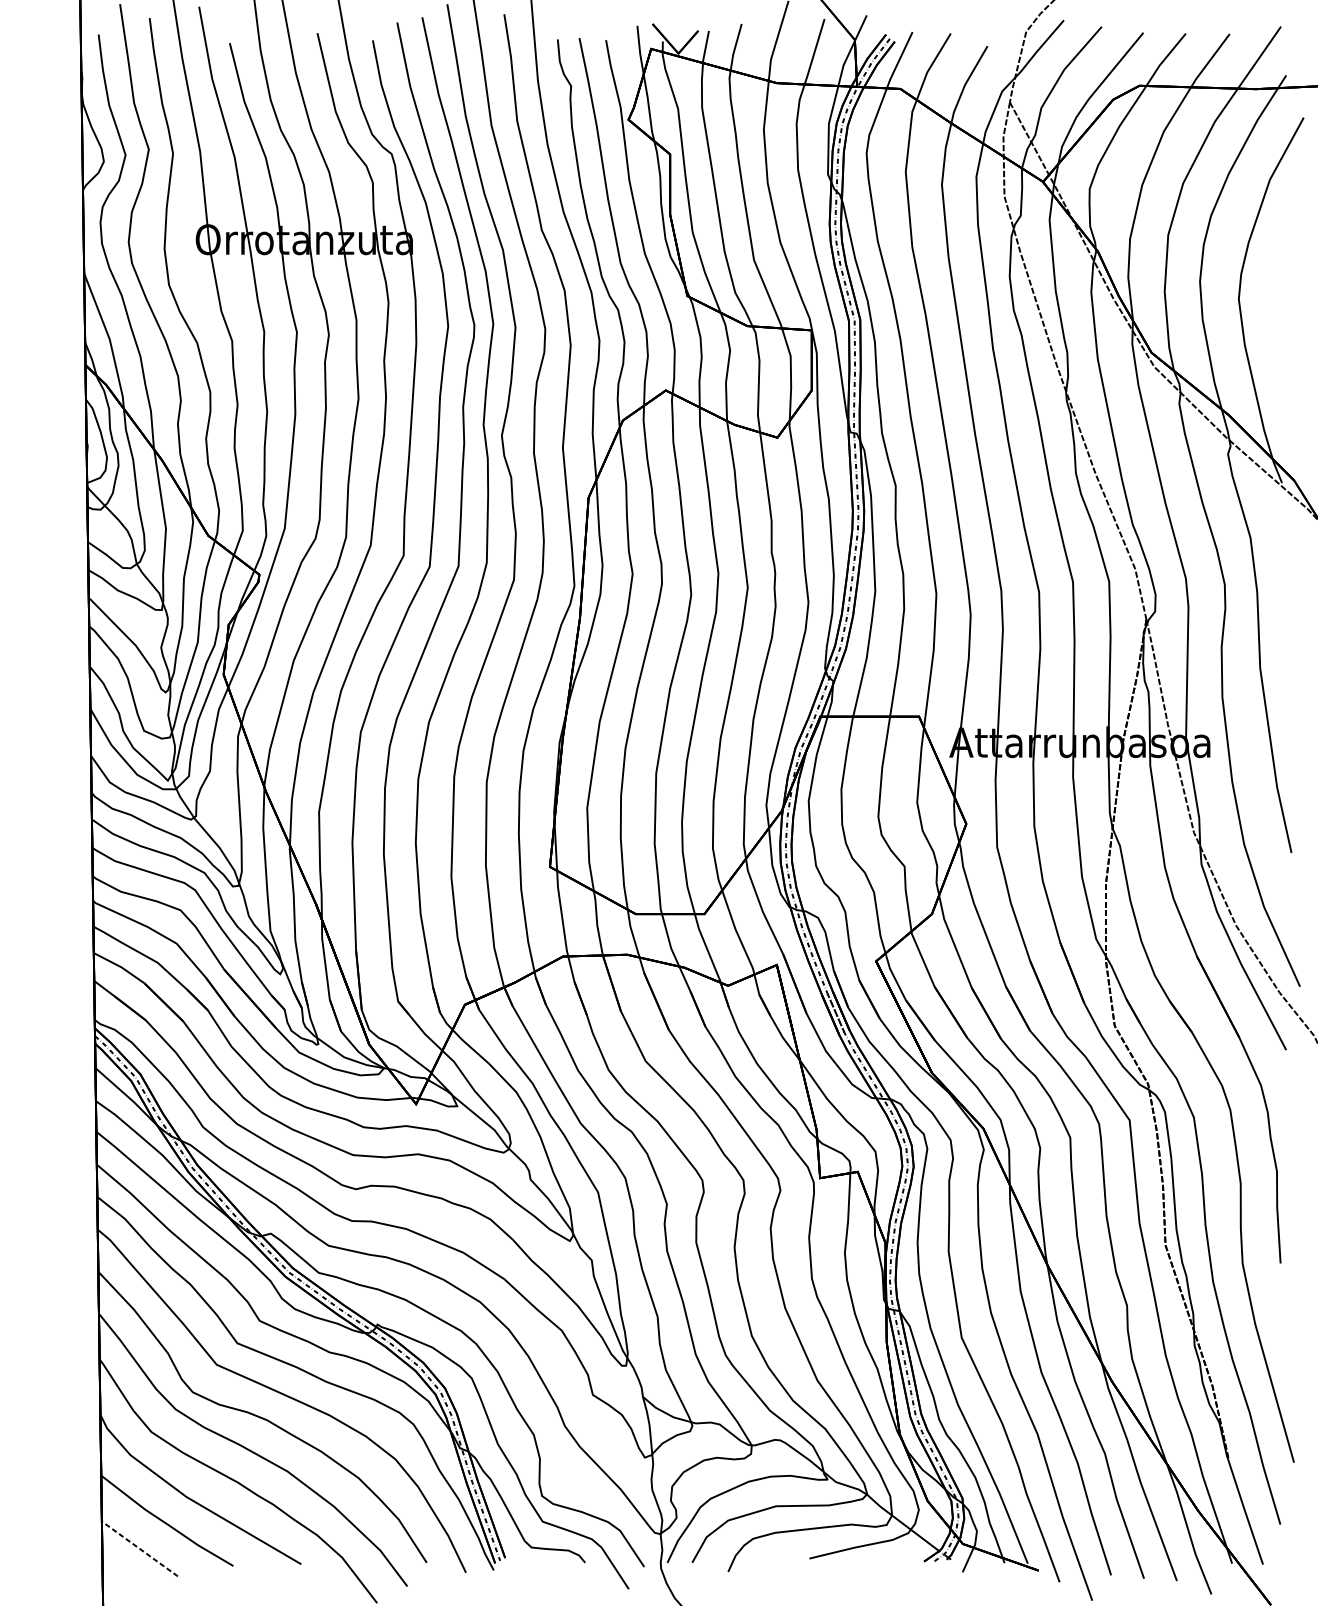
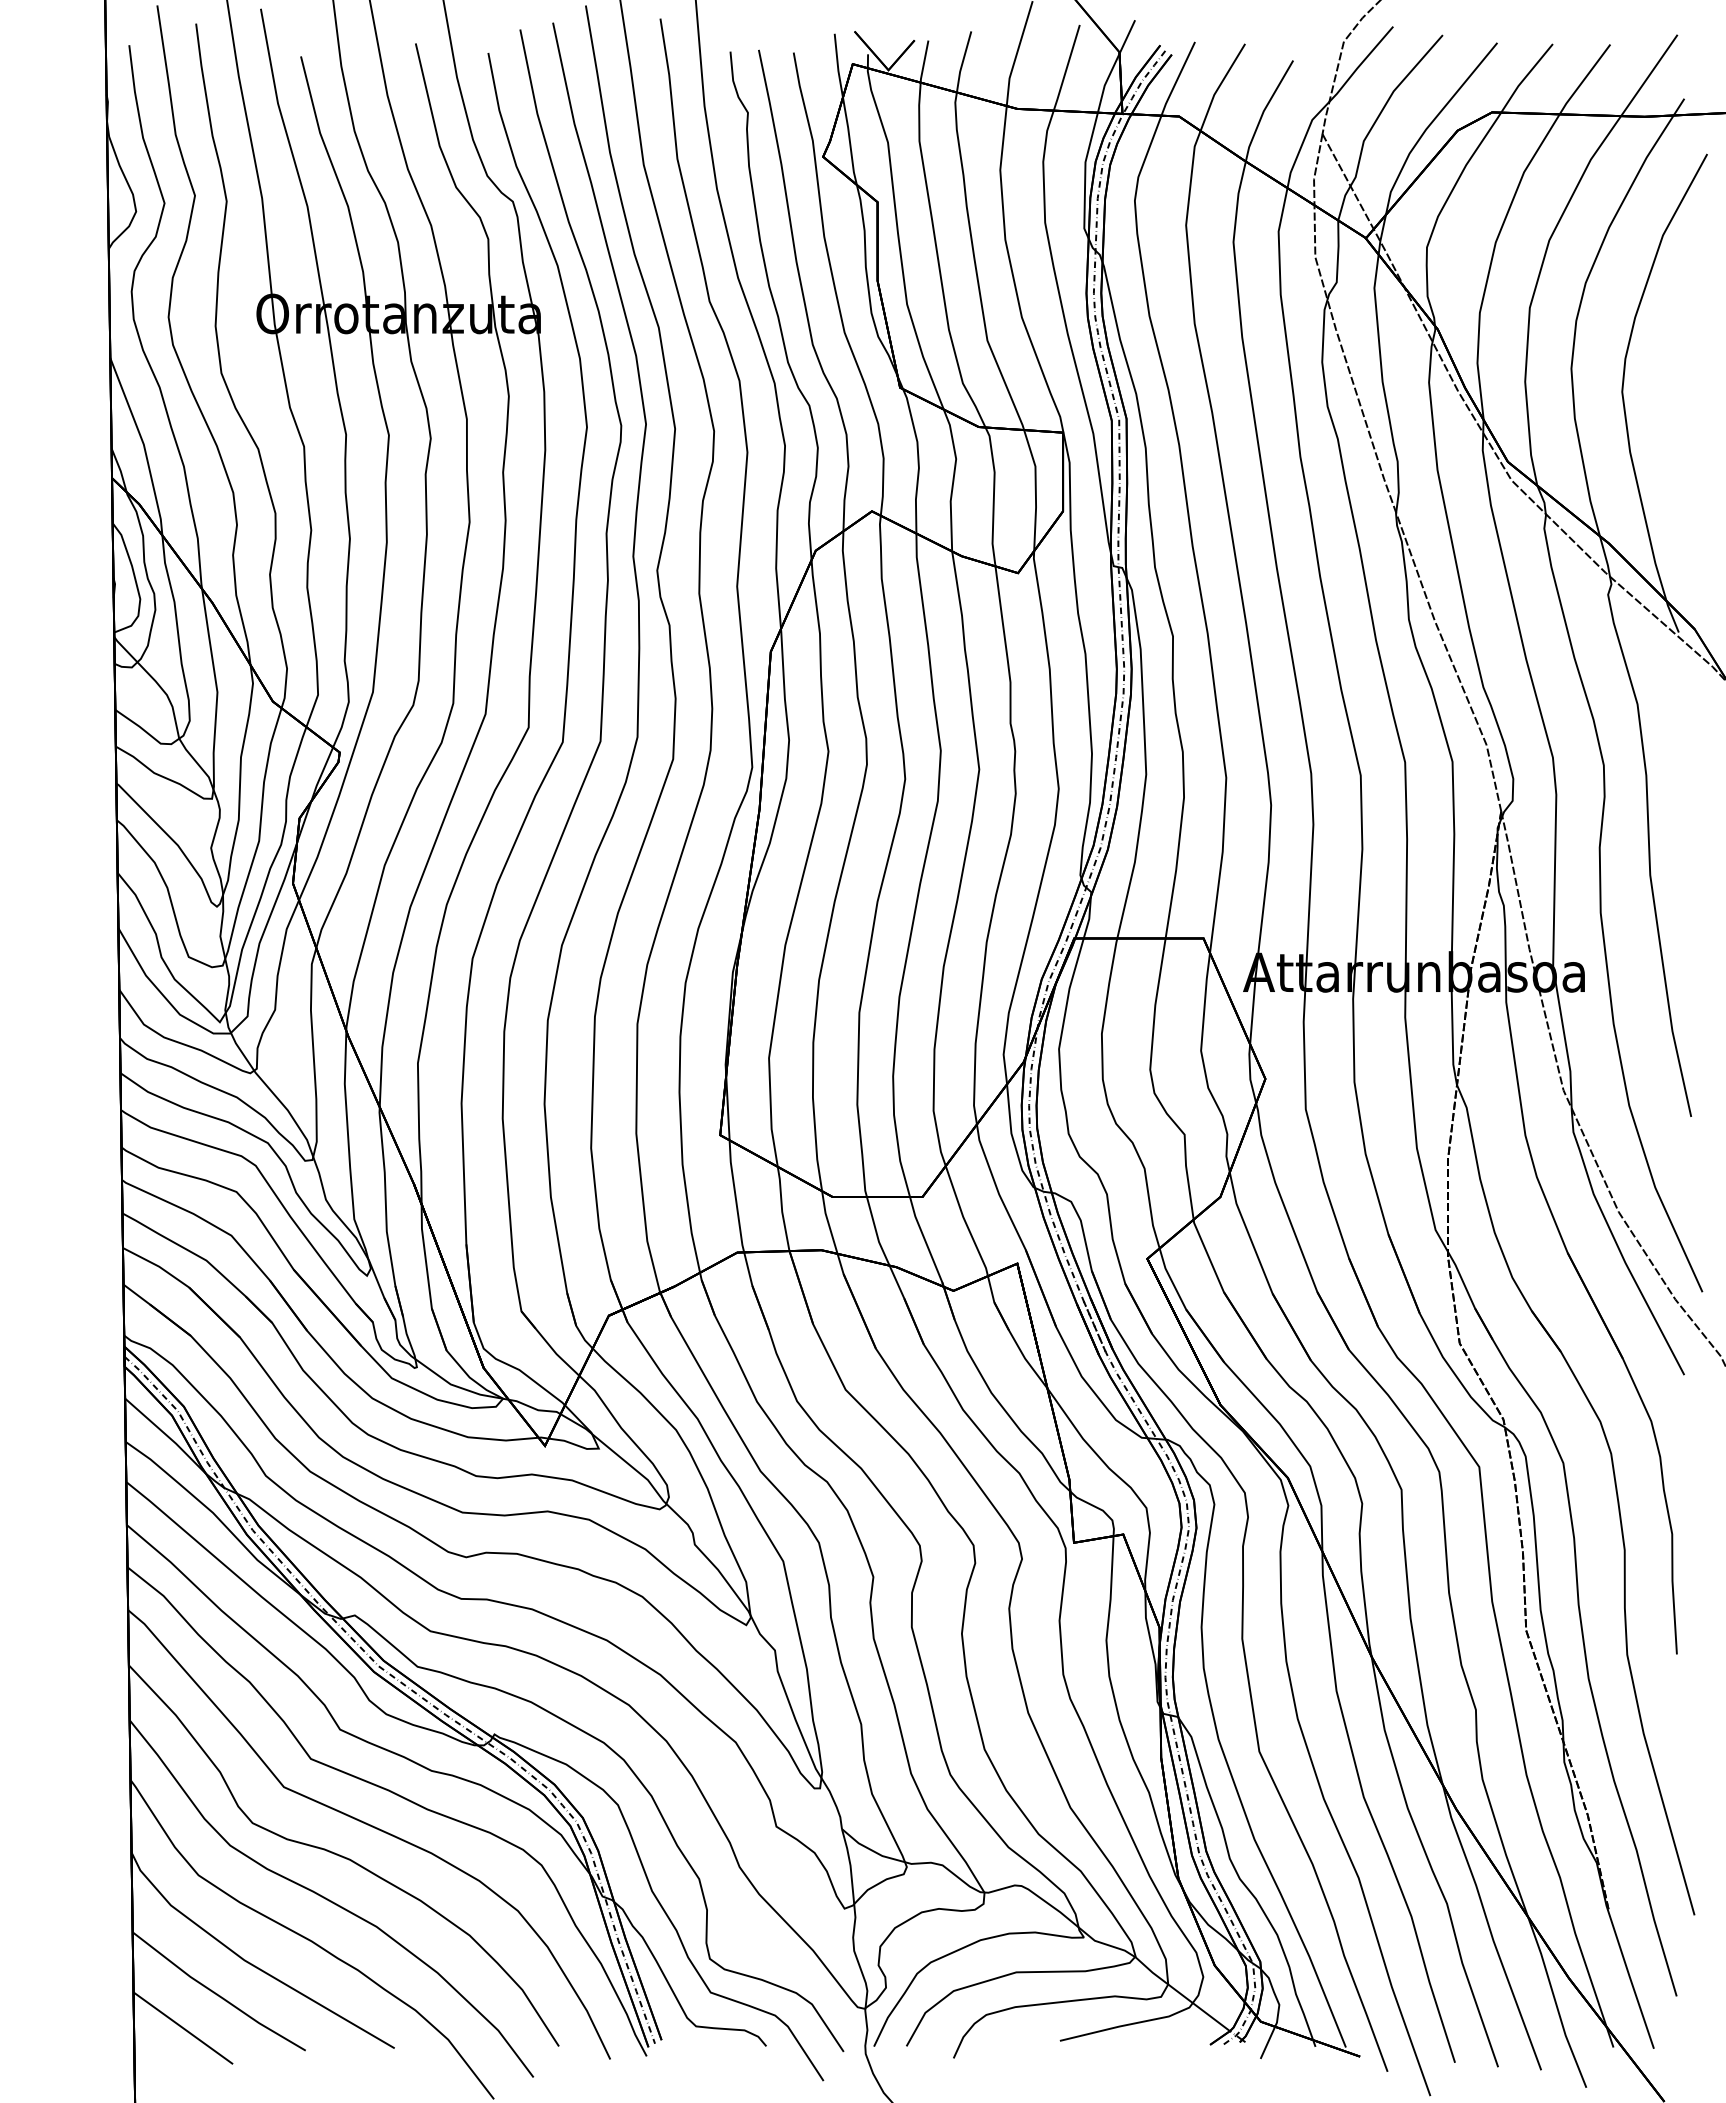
line: (139, 1548) -> (182, 2027), dashed -> solid

